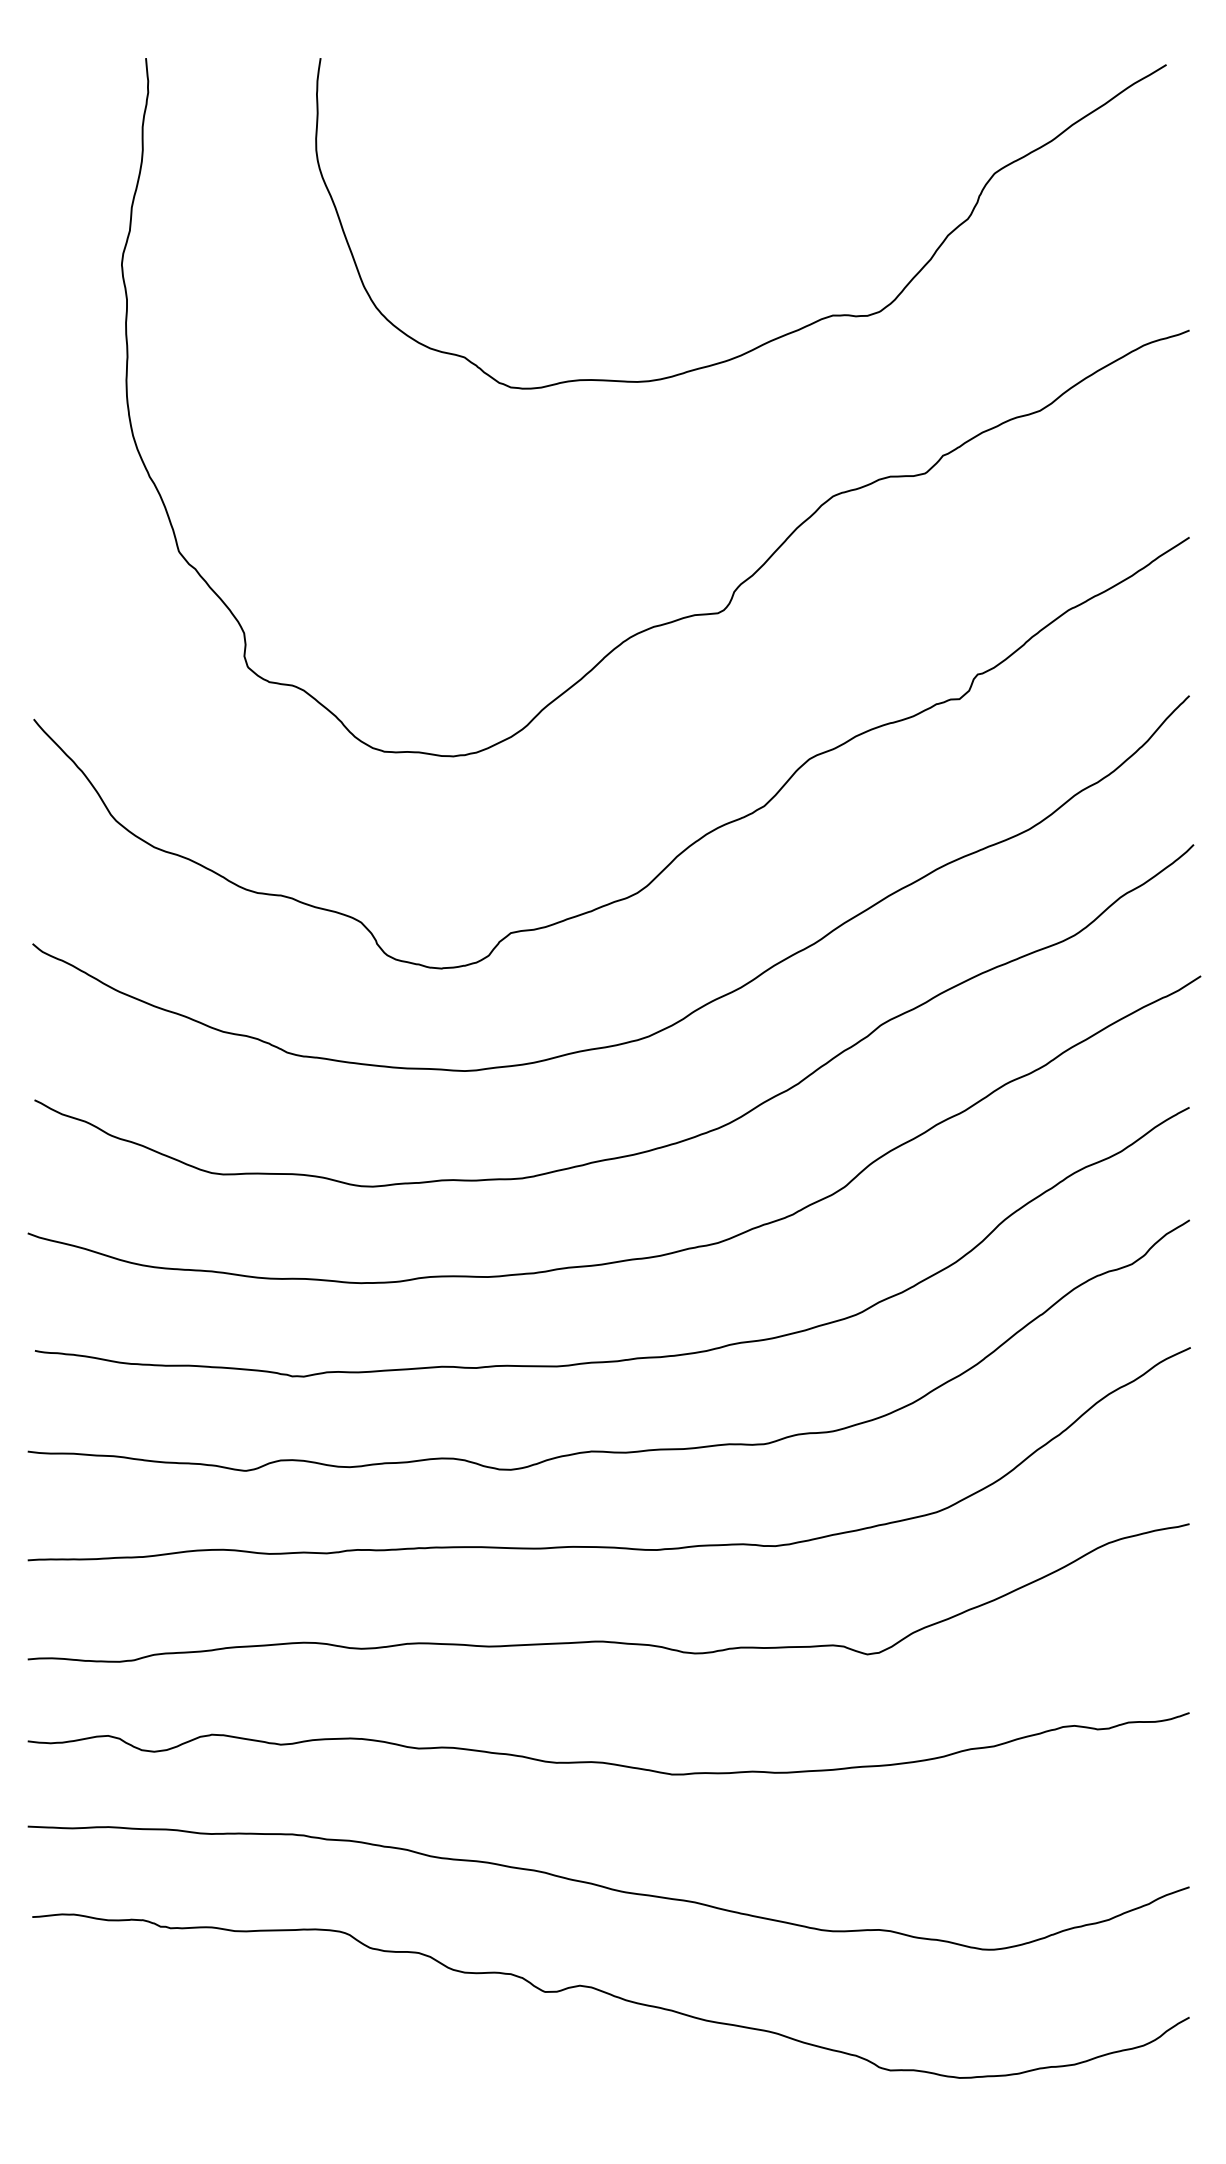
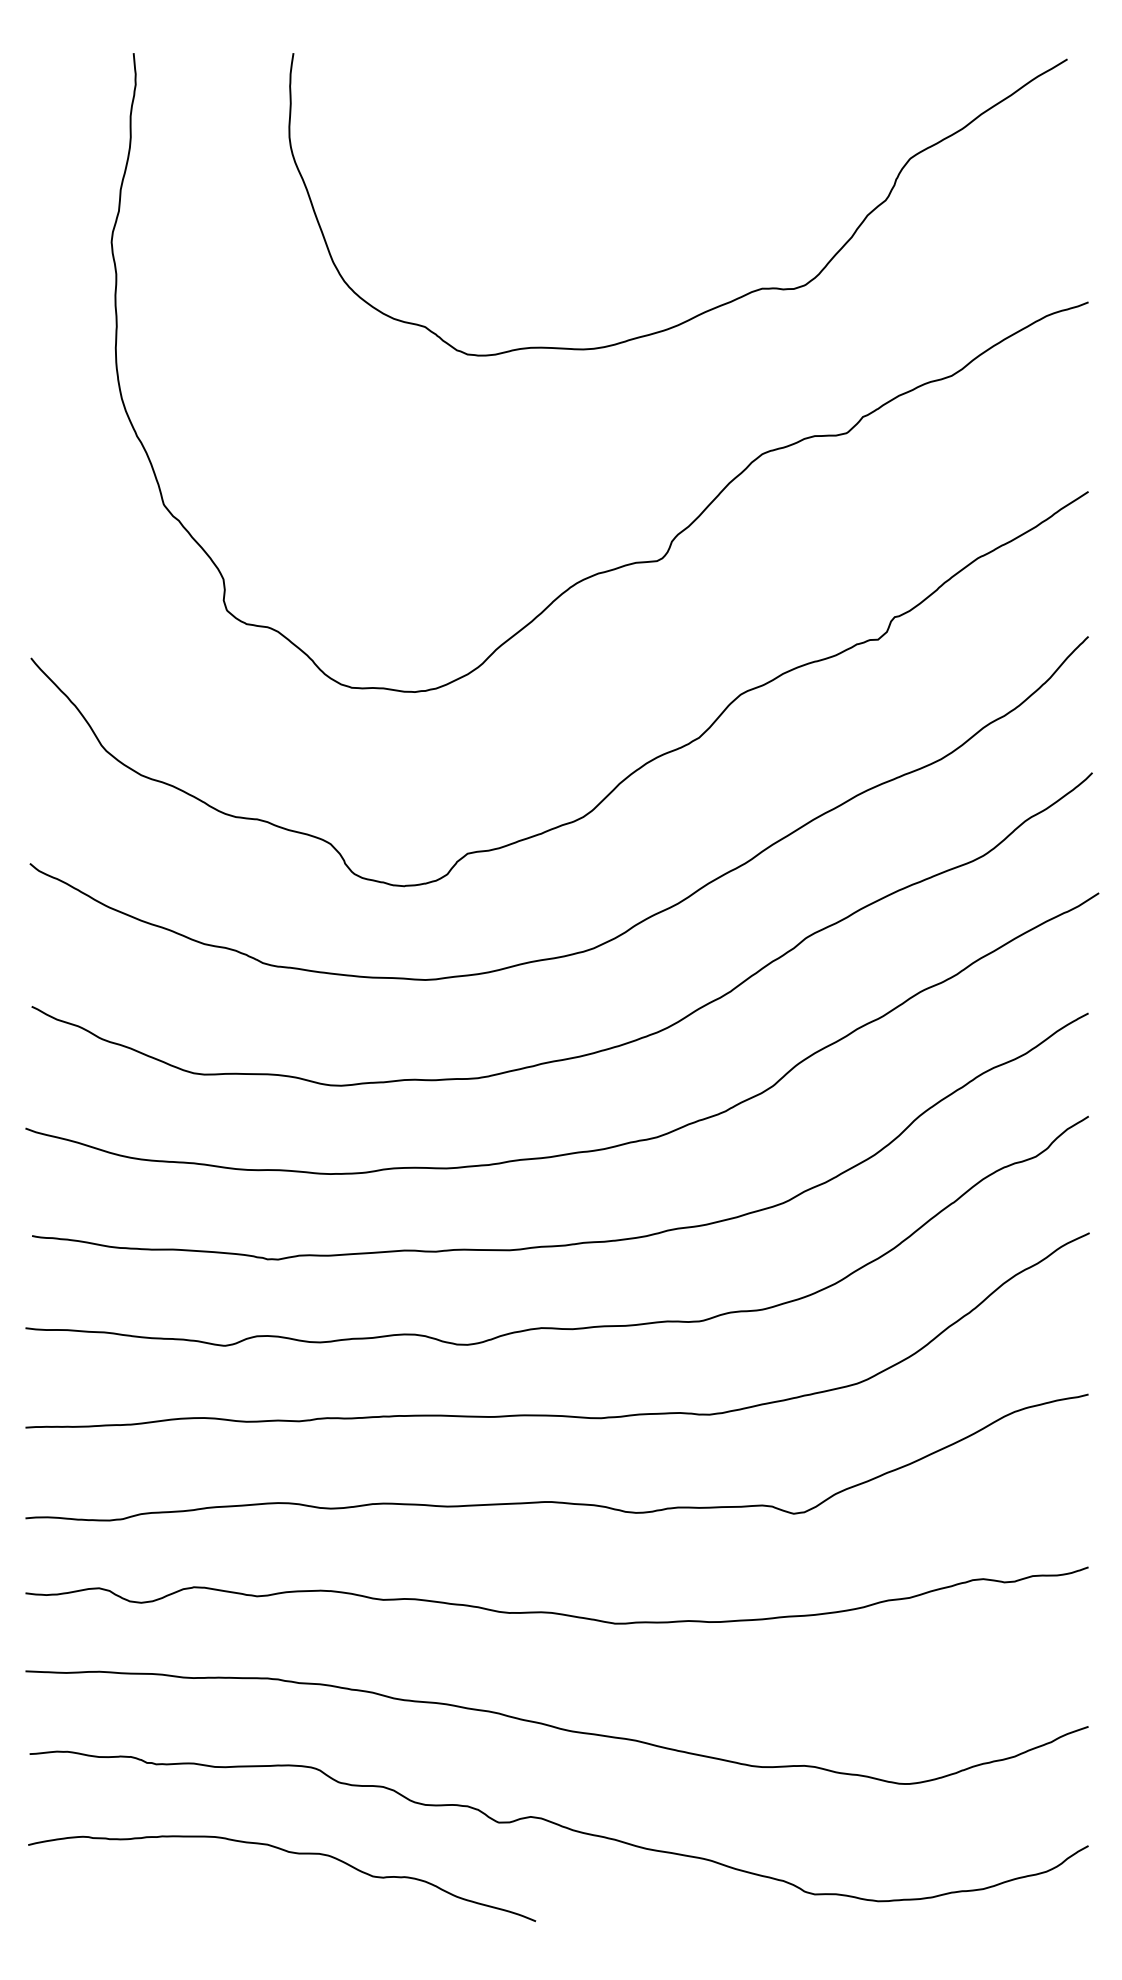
curve: (316, 2025) -> (289, 1853), added

